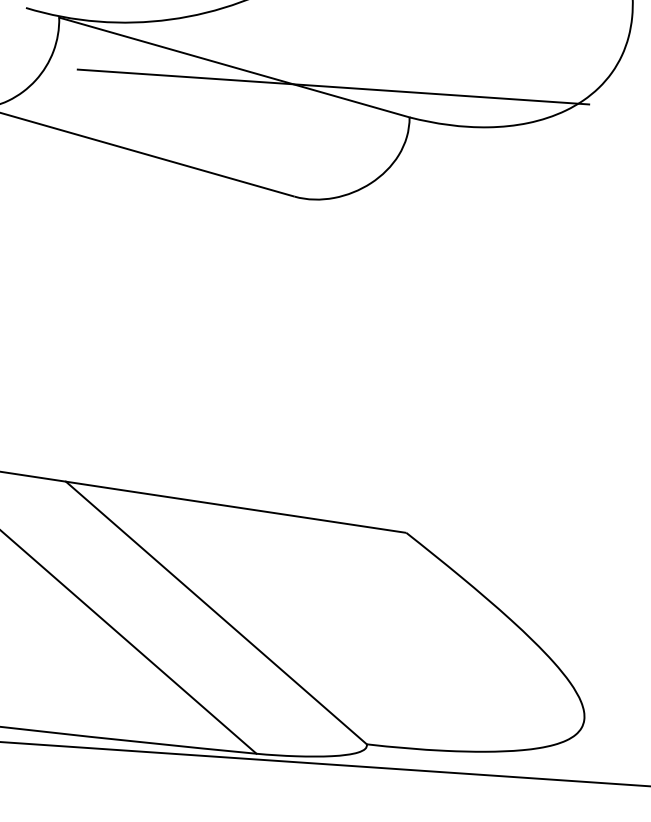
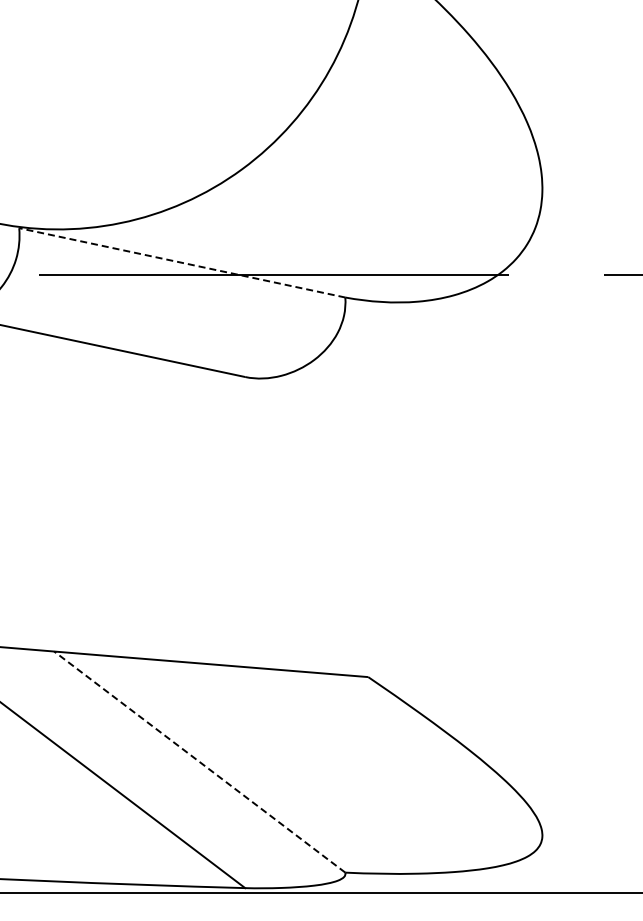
line: (234, 67) -> (182, 262), solid -> dashed
line: (216, 613) -> (199, 762), solid -> dashed

